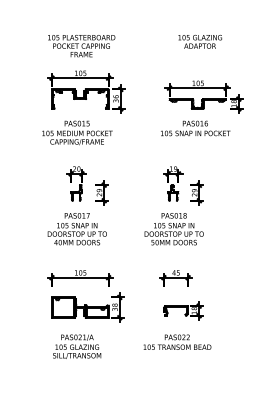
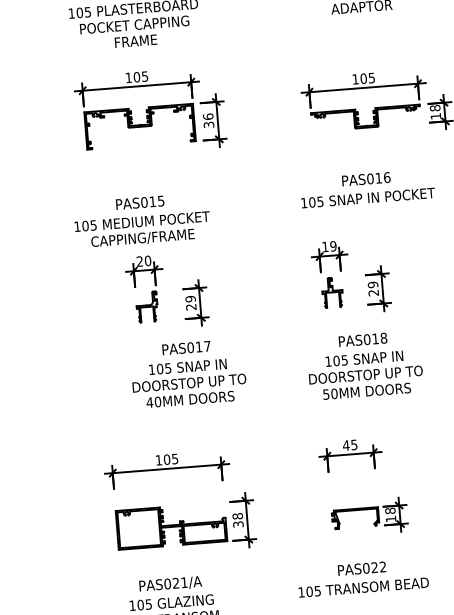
text: (195, 128) -> (367, 188), moved
text: (77, 132) -> (142, 219), moved
text: (76, 229) -> (187, 374), moved
text: (173, 229) -> (363, 366), moved

